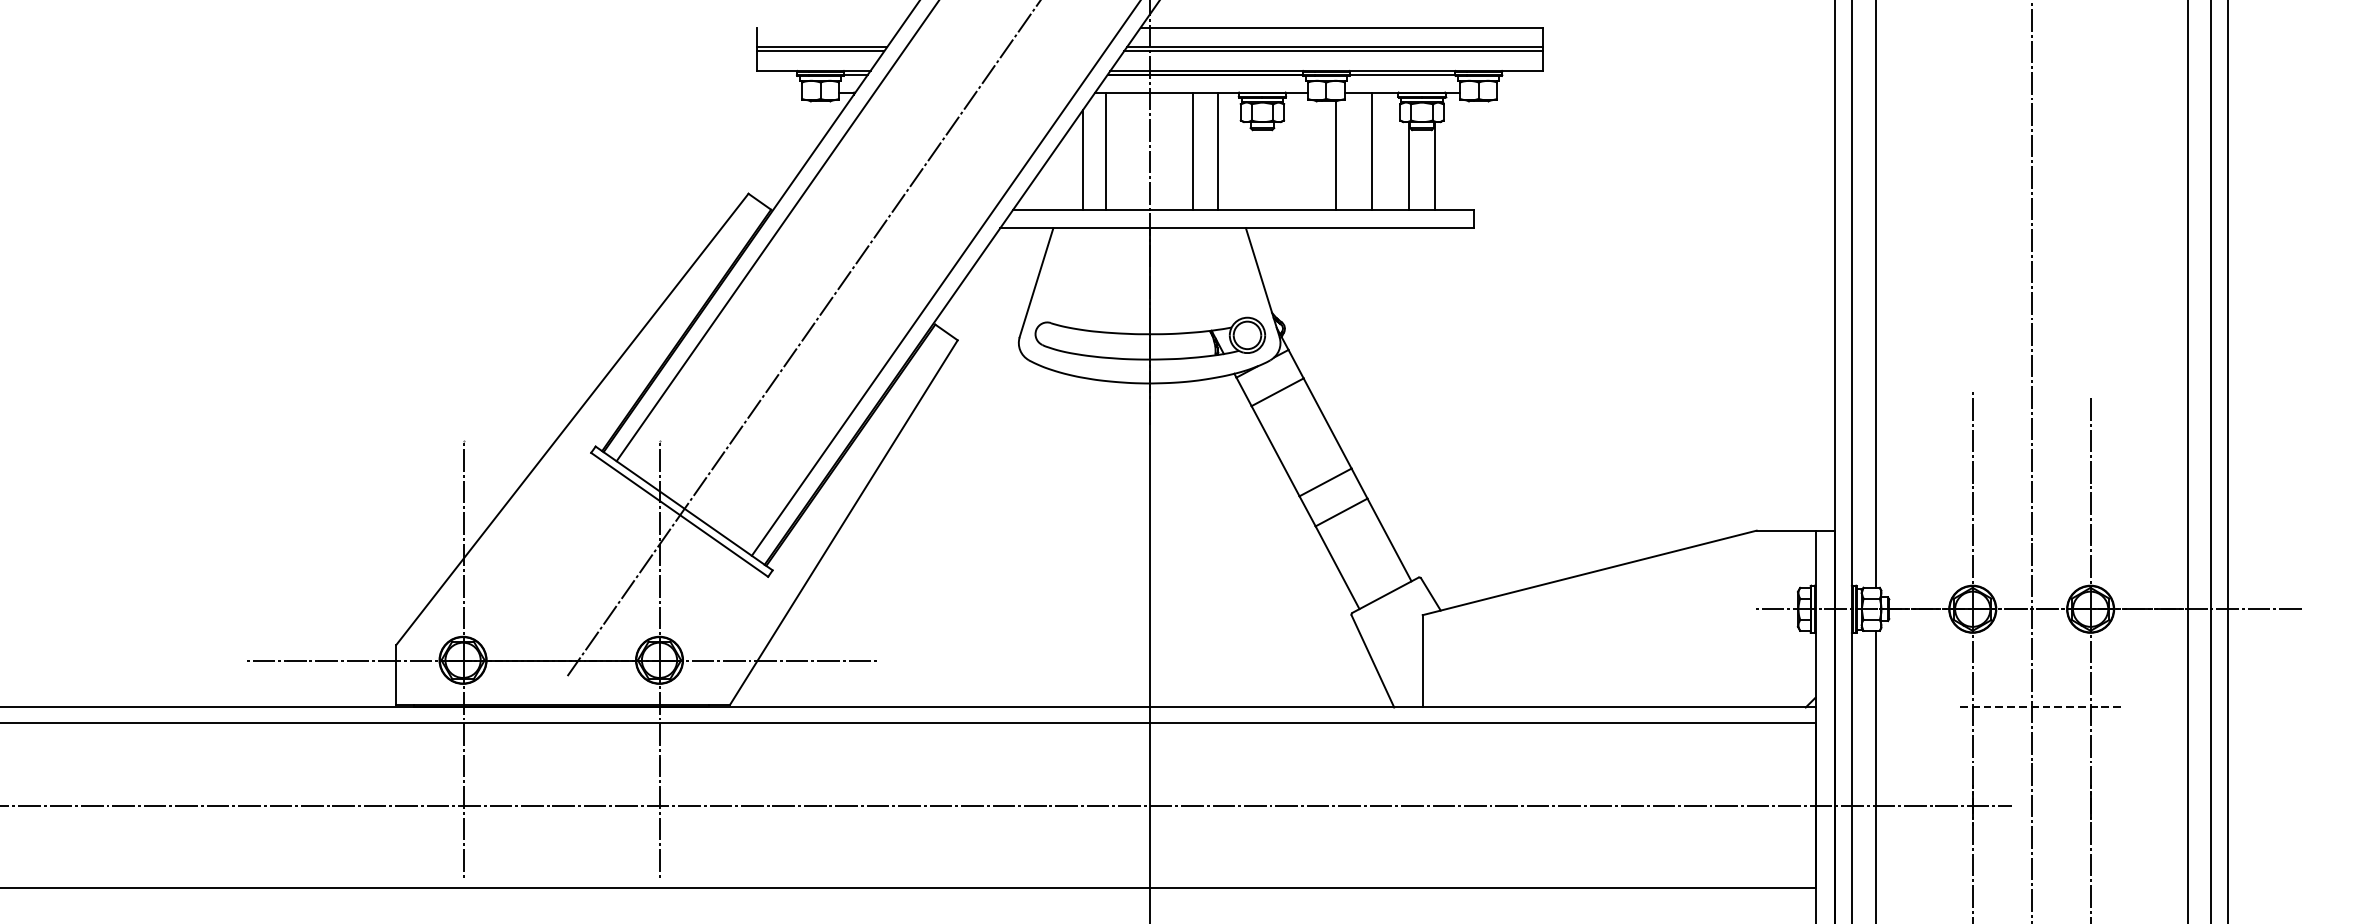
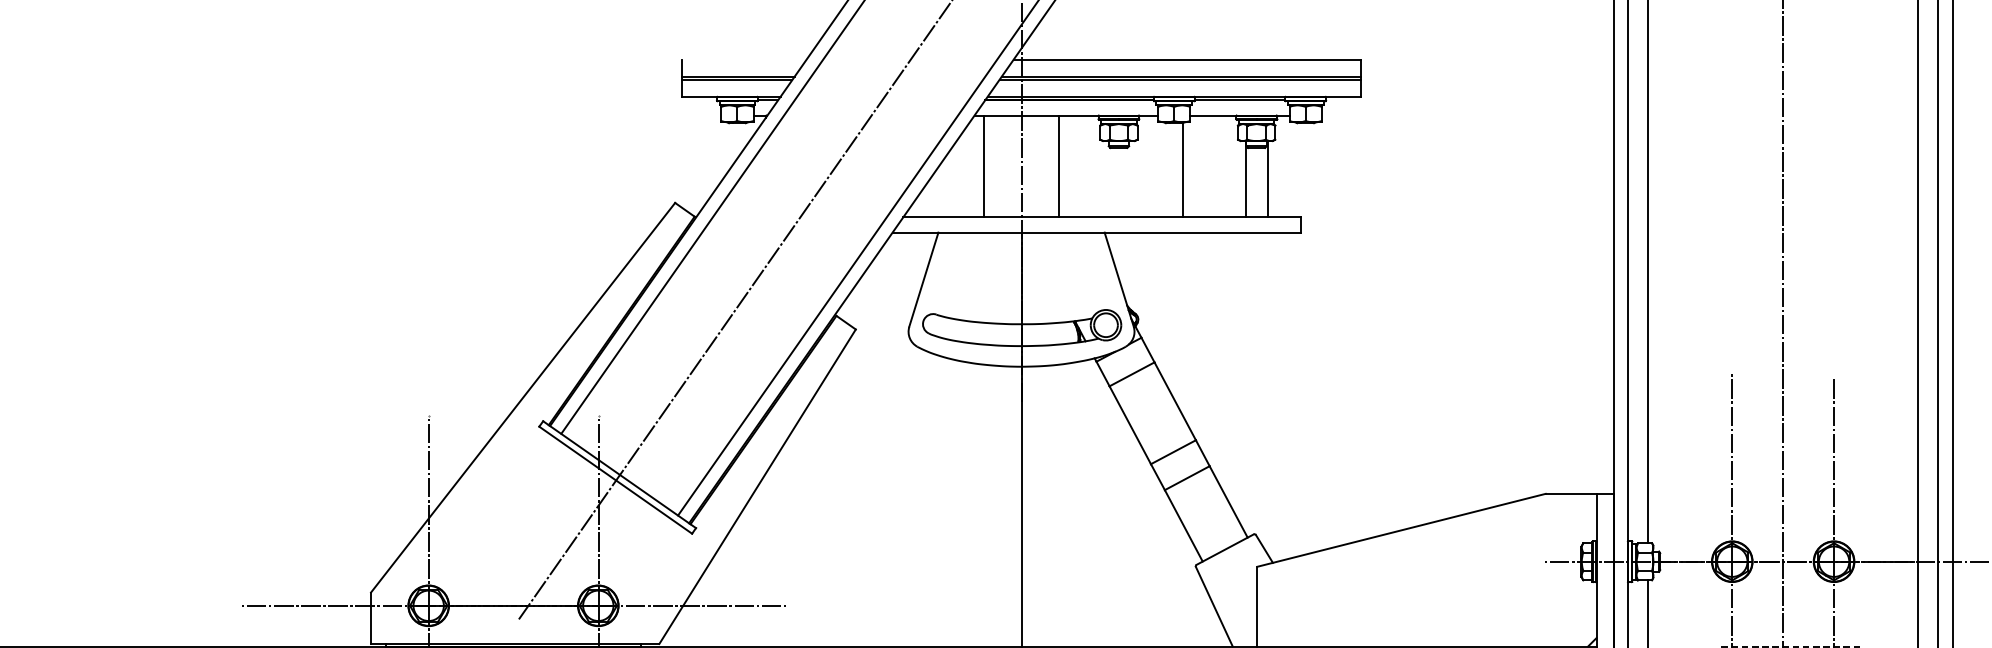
line: (1217, 151) -> (1080, 166), removed
line: (1372, 151) -> (1213, 166), removed
line: (1082, 160) -> (963, 174), removed

